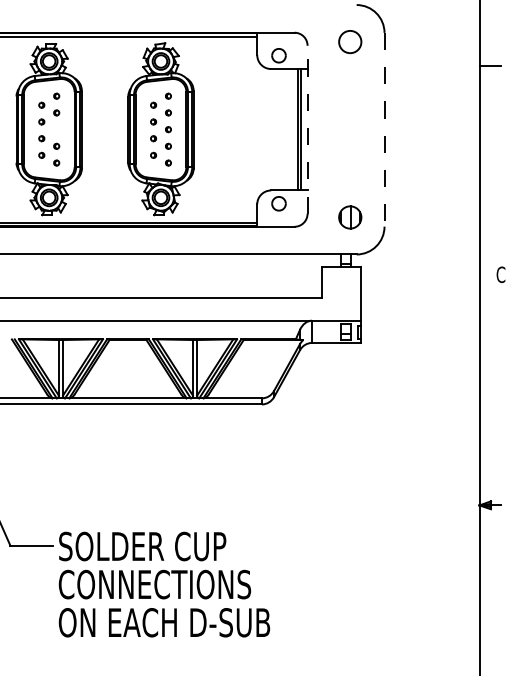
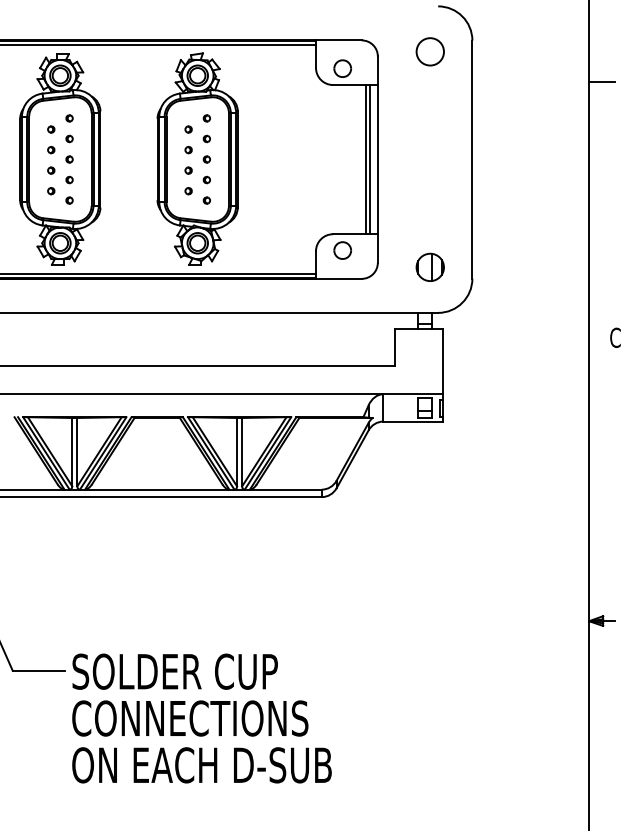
part: (56, 129) -> (69, 159), added
line: (307, 129) -> (377, 159), dashed -> solid
line: (384, 129) -> (472, 159), dashed -> solid

